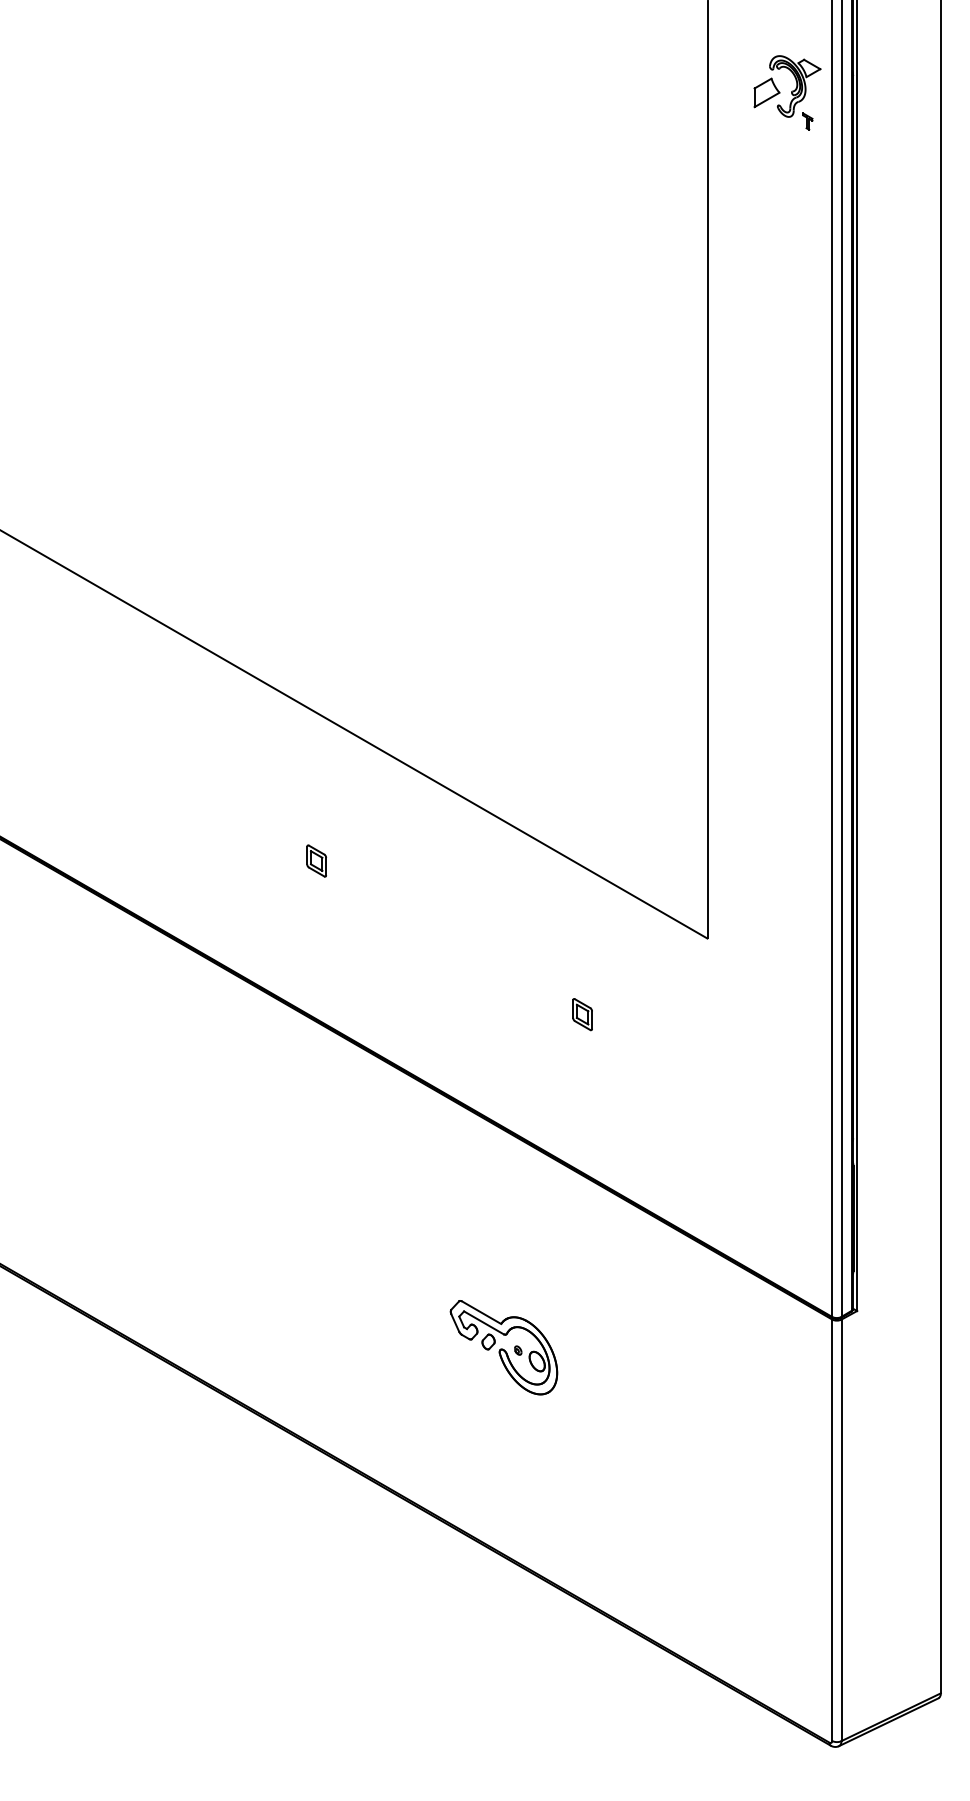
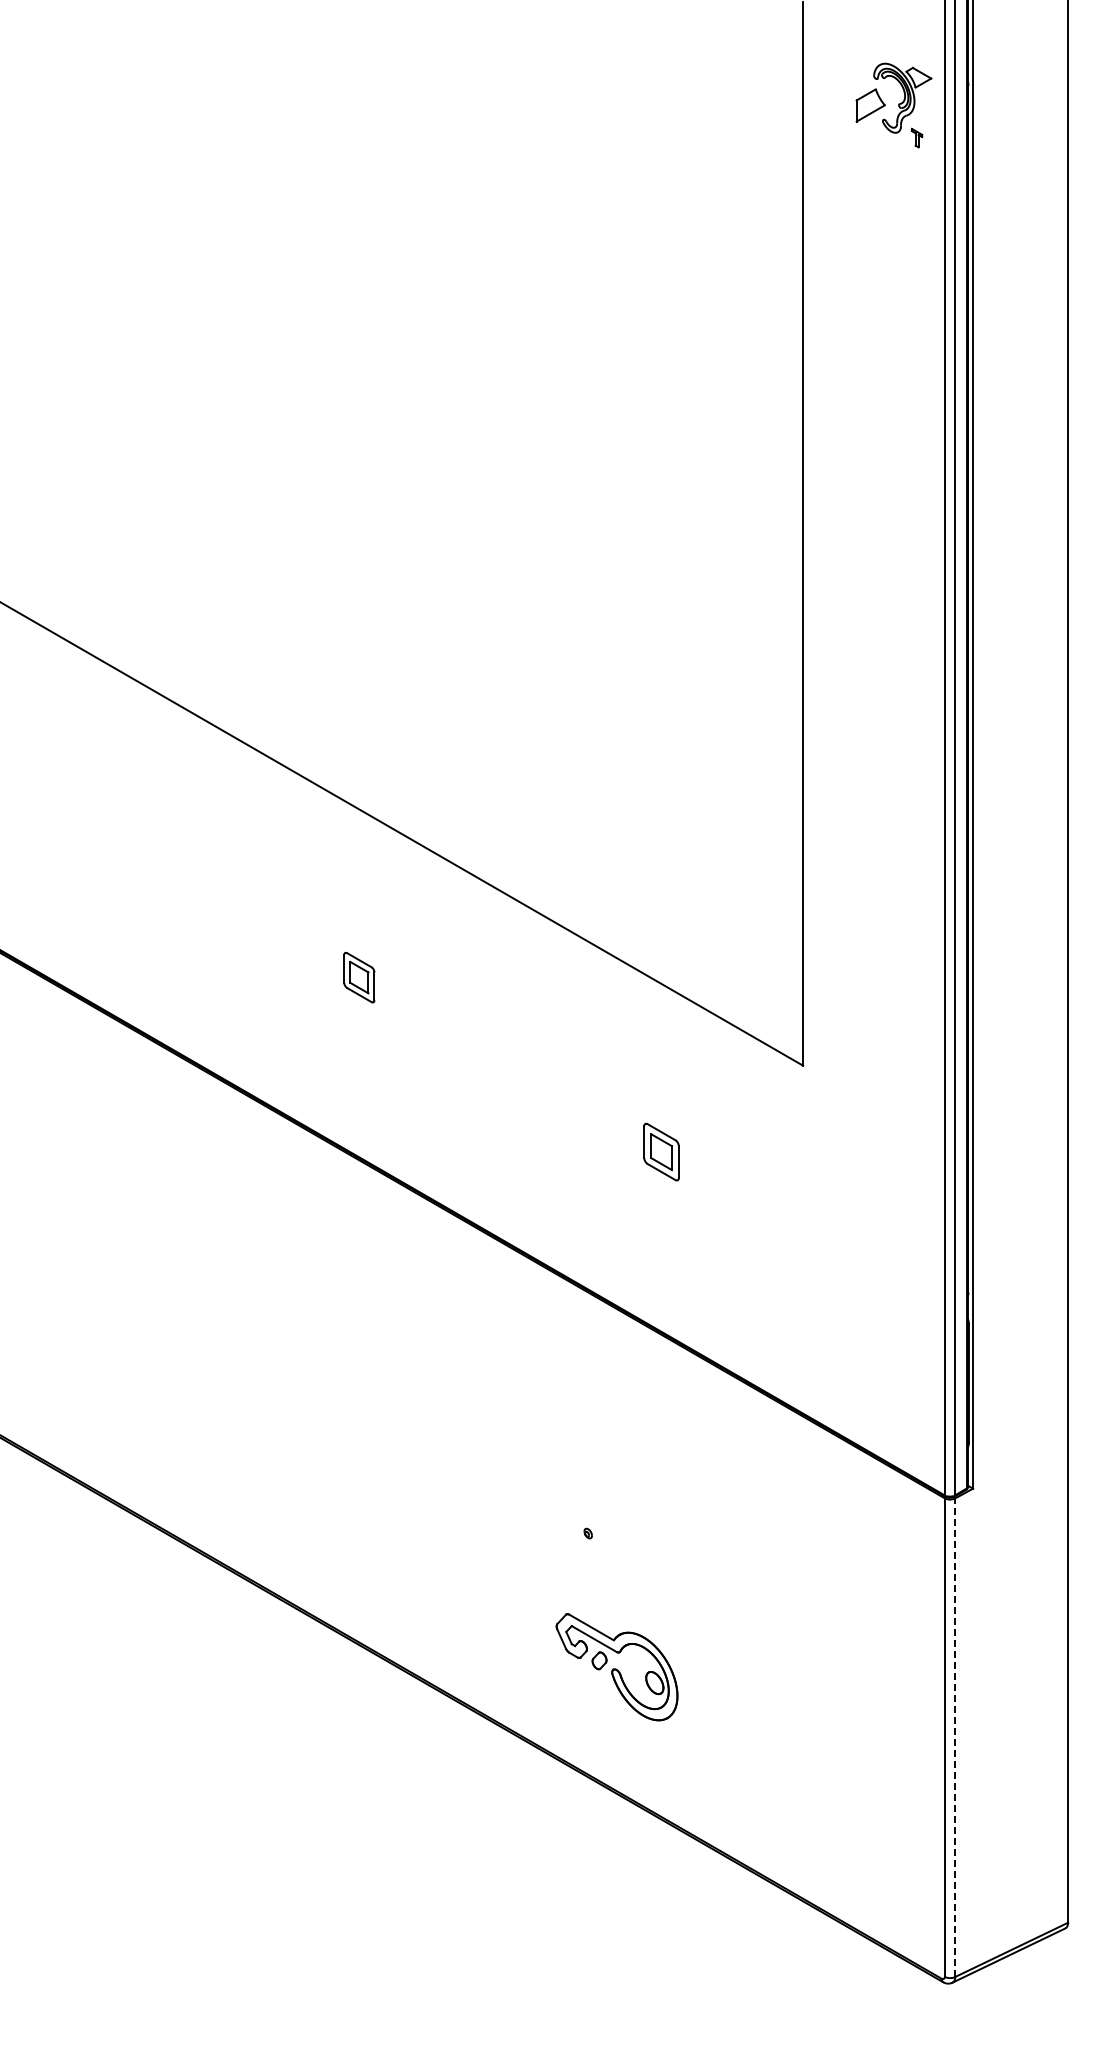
part: (316, 860) -> (359, 977), size x1.4
part: (581, 1014) -> (660, 1151), size x1.6
part: (503, 1347) -> (616, 1667), moved
line: (841, 1530) -> (955, 1737), solid -> dashed

